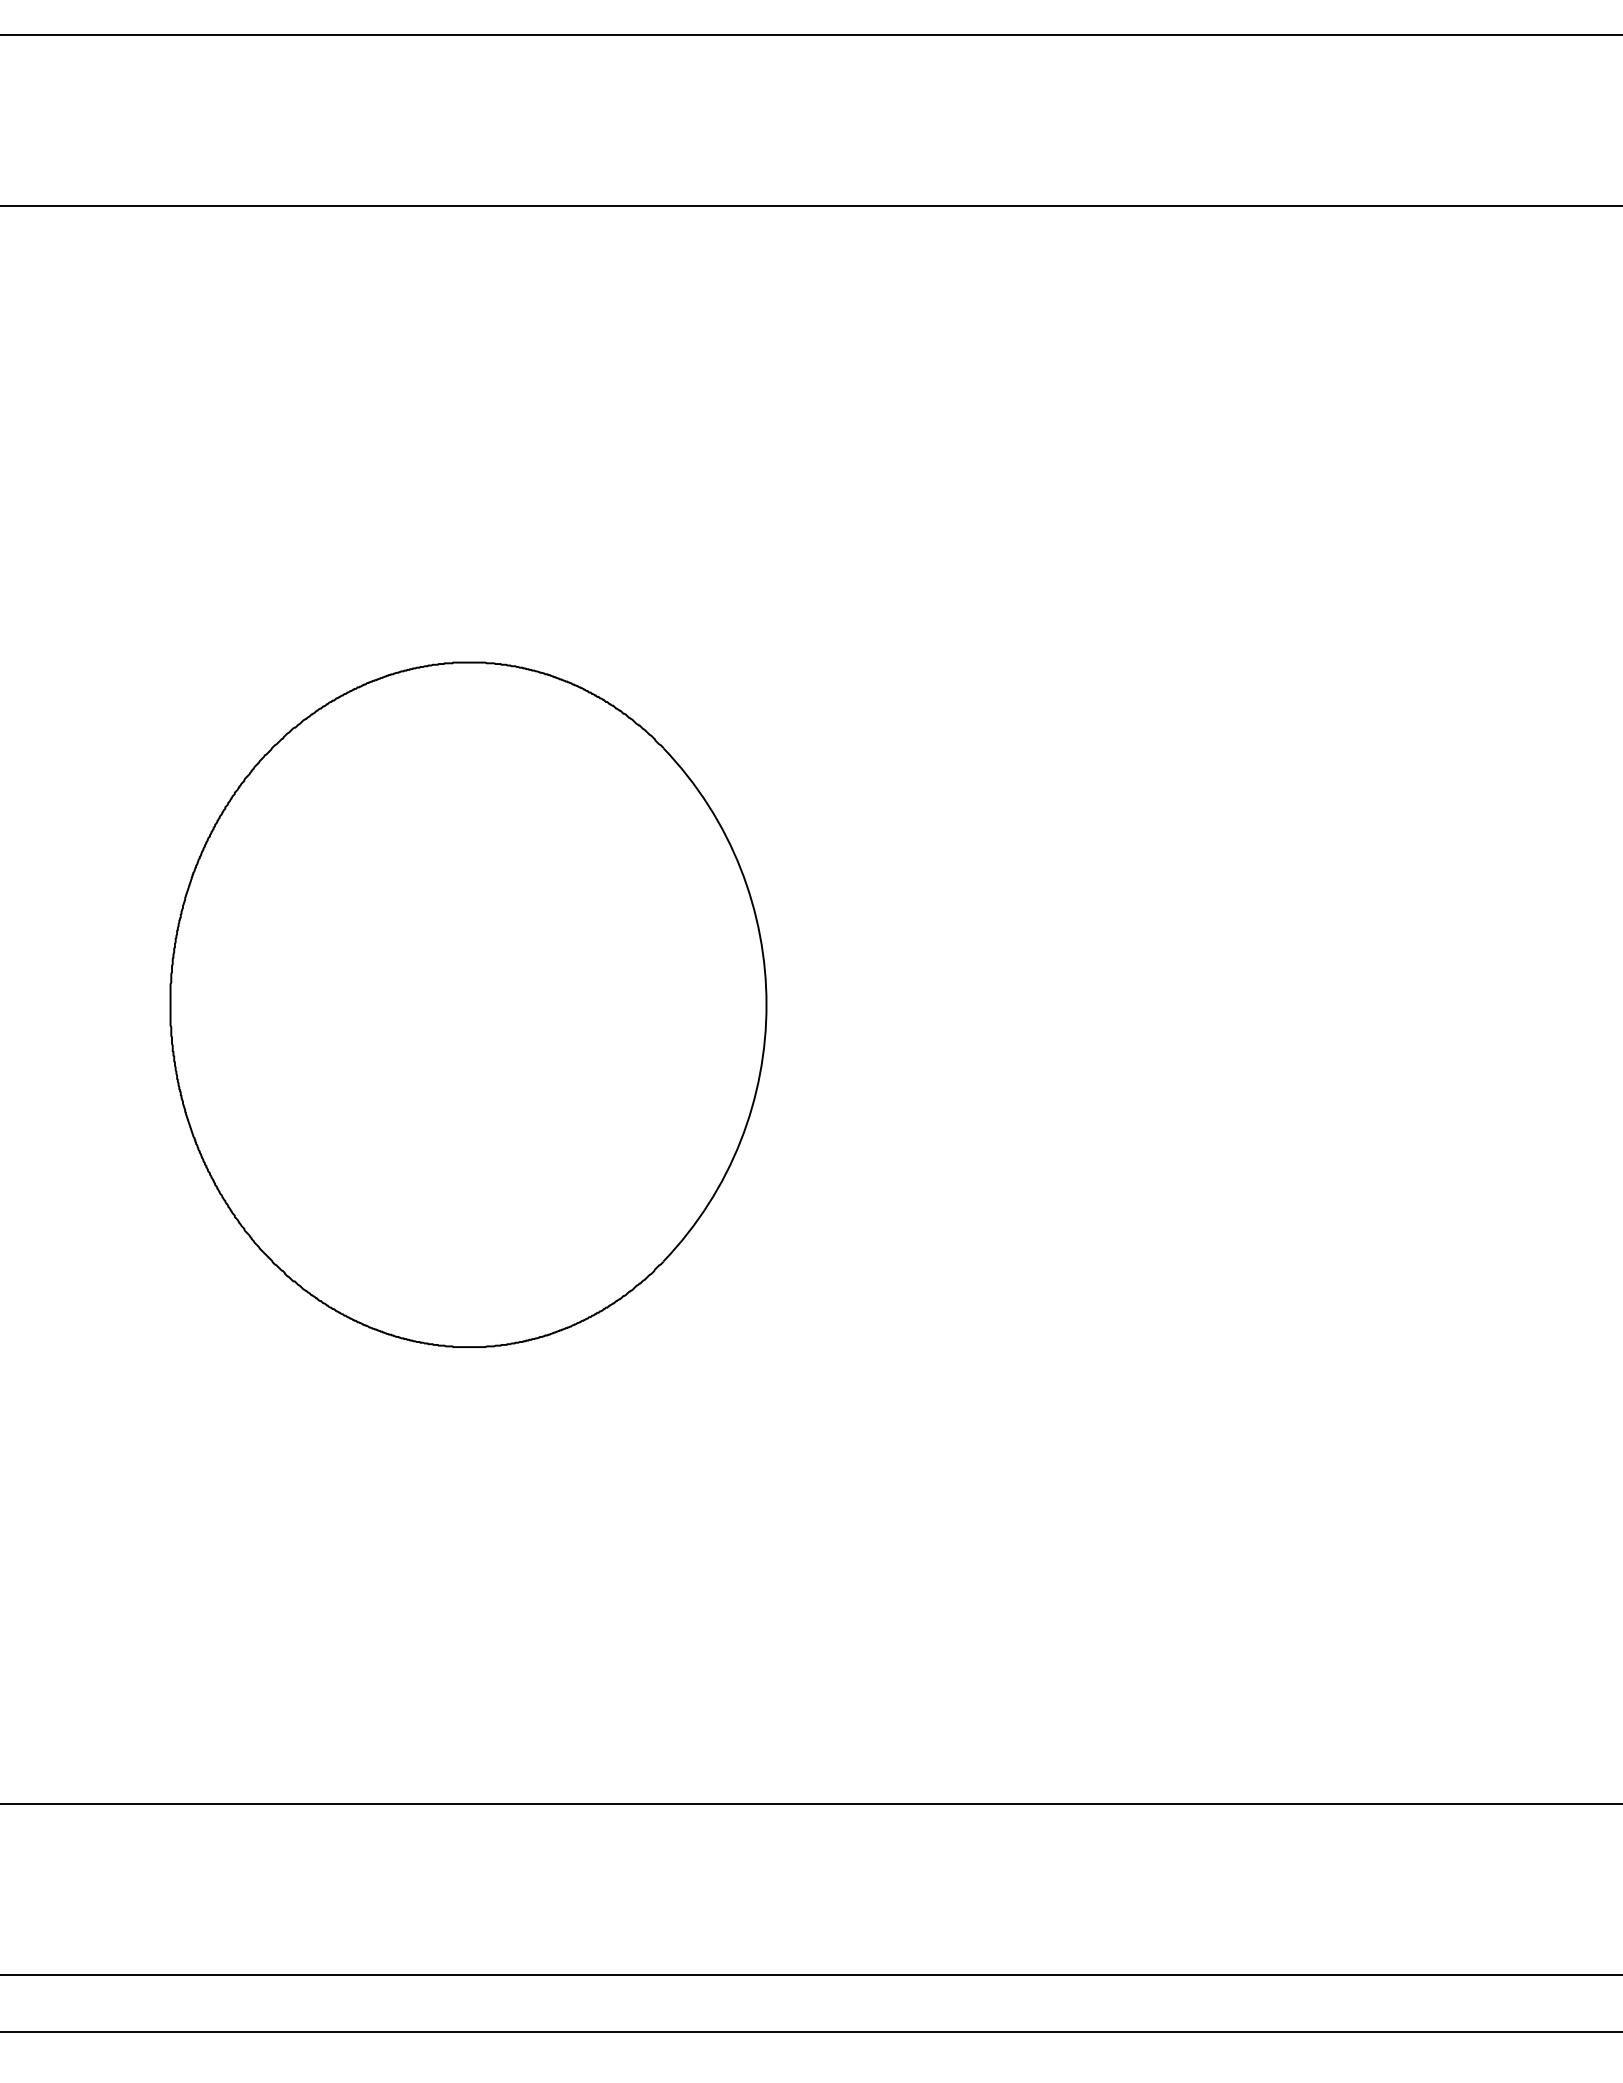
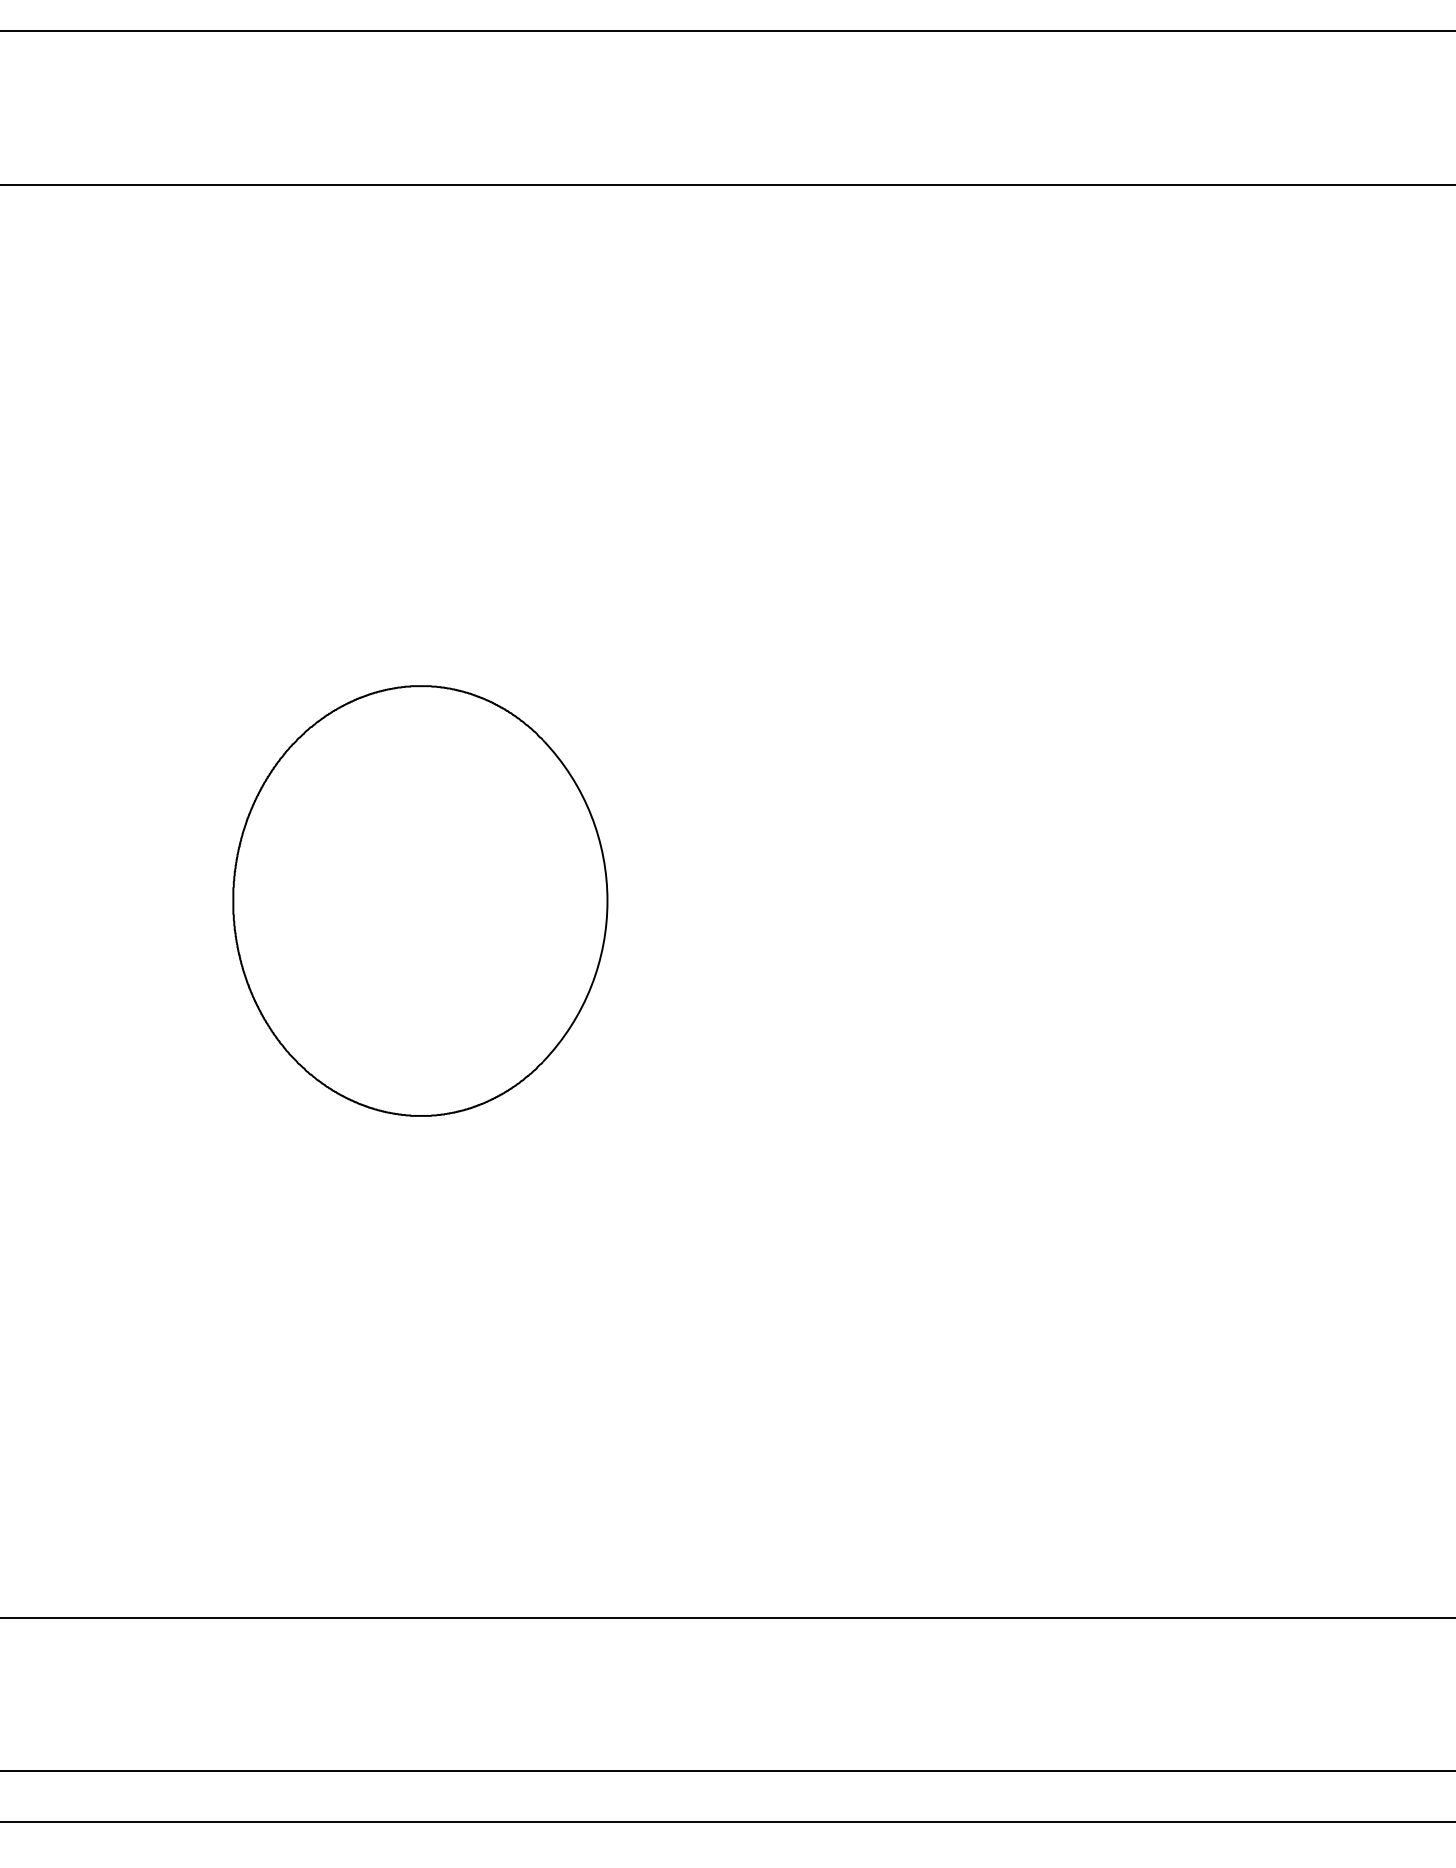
part: (468, 1004) -> (420, 900), size x0.7

